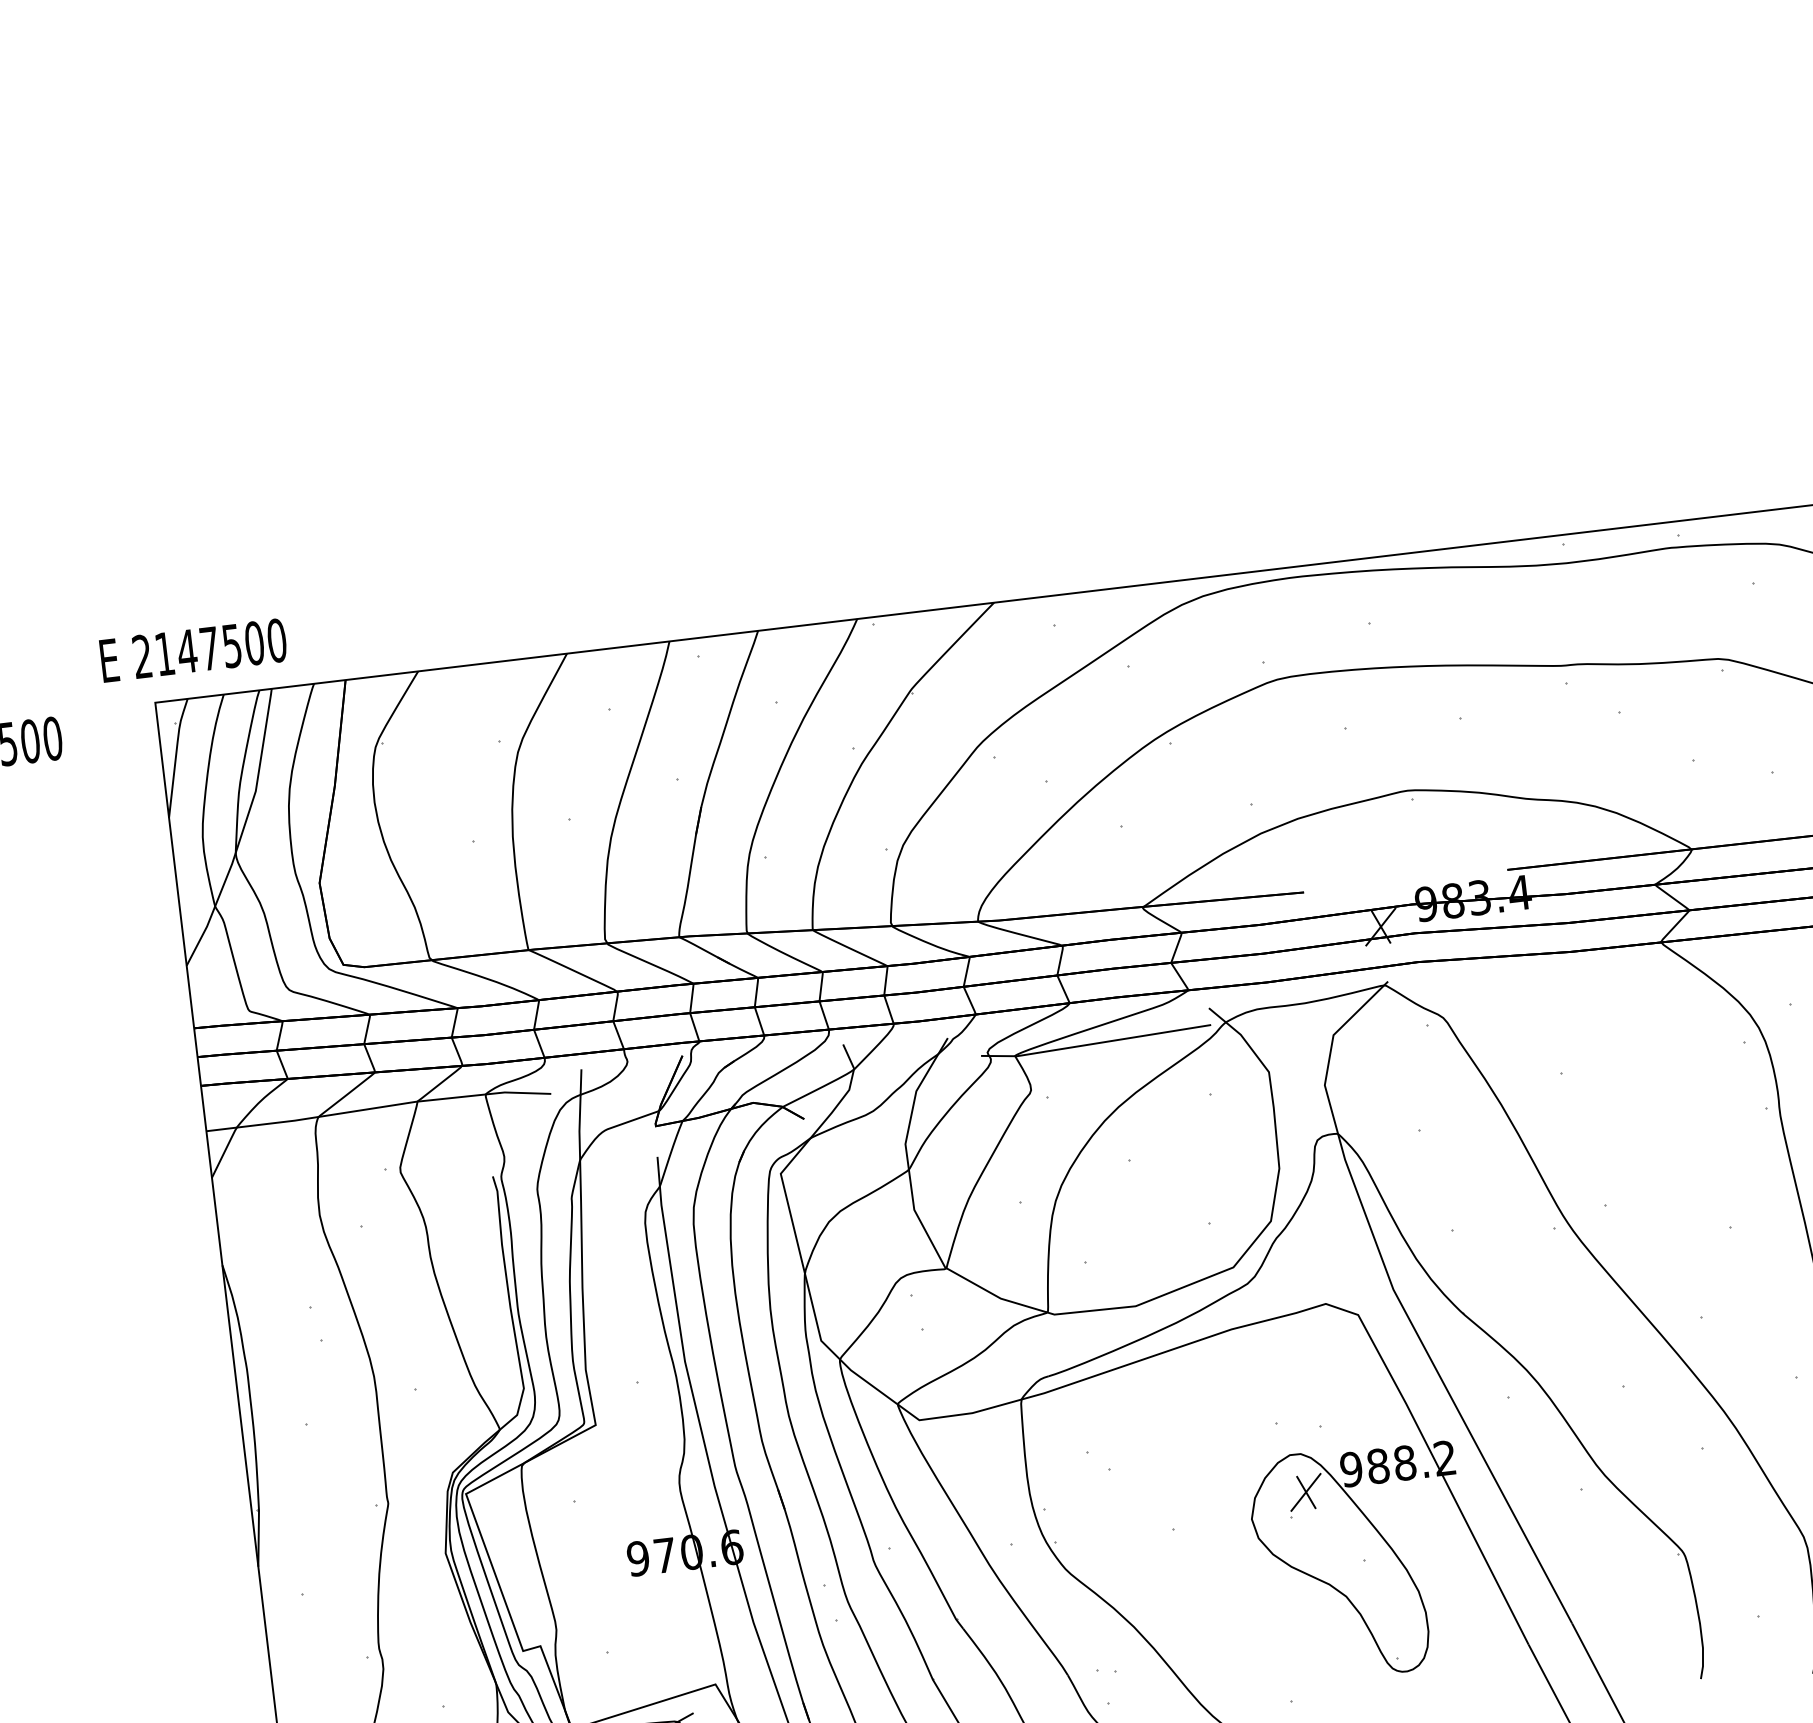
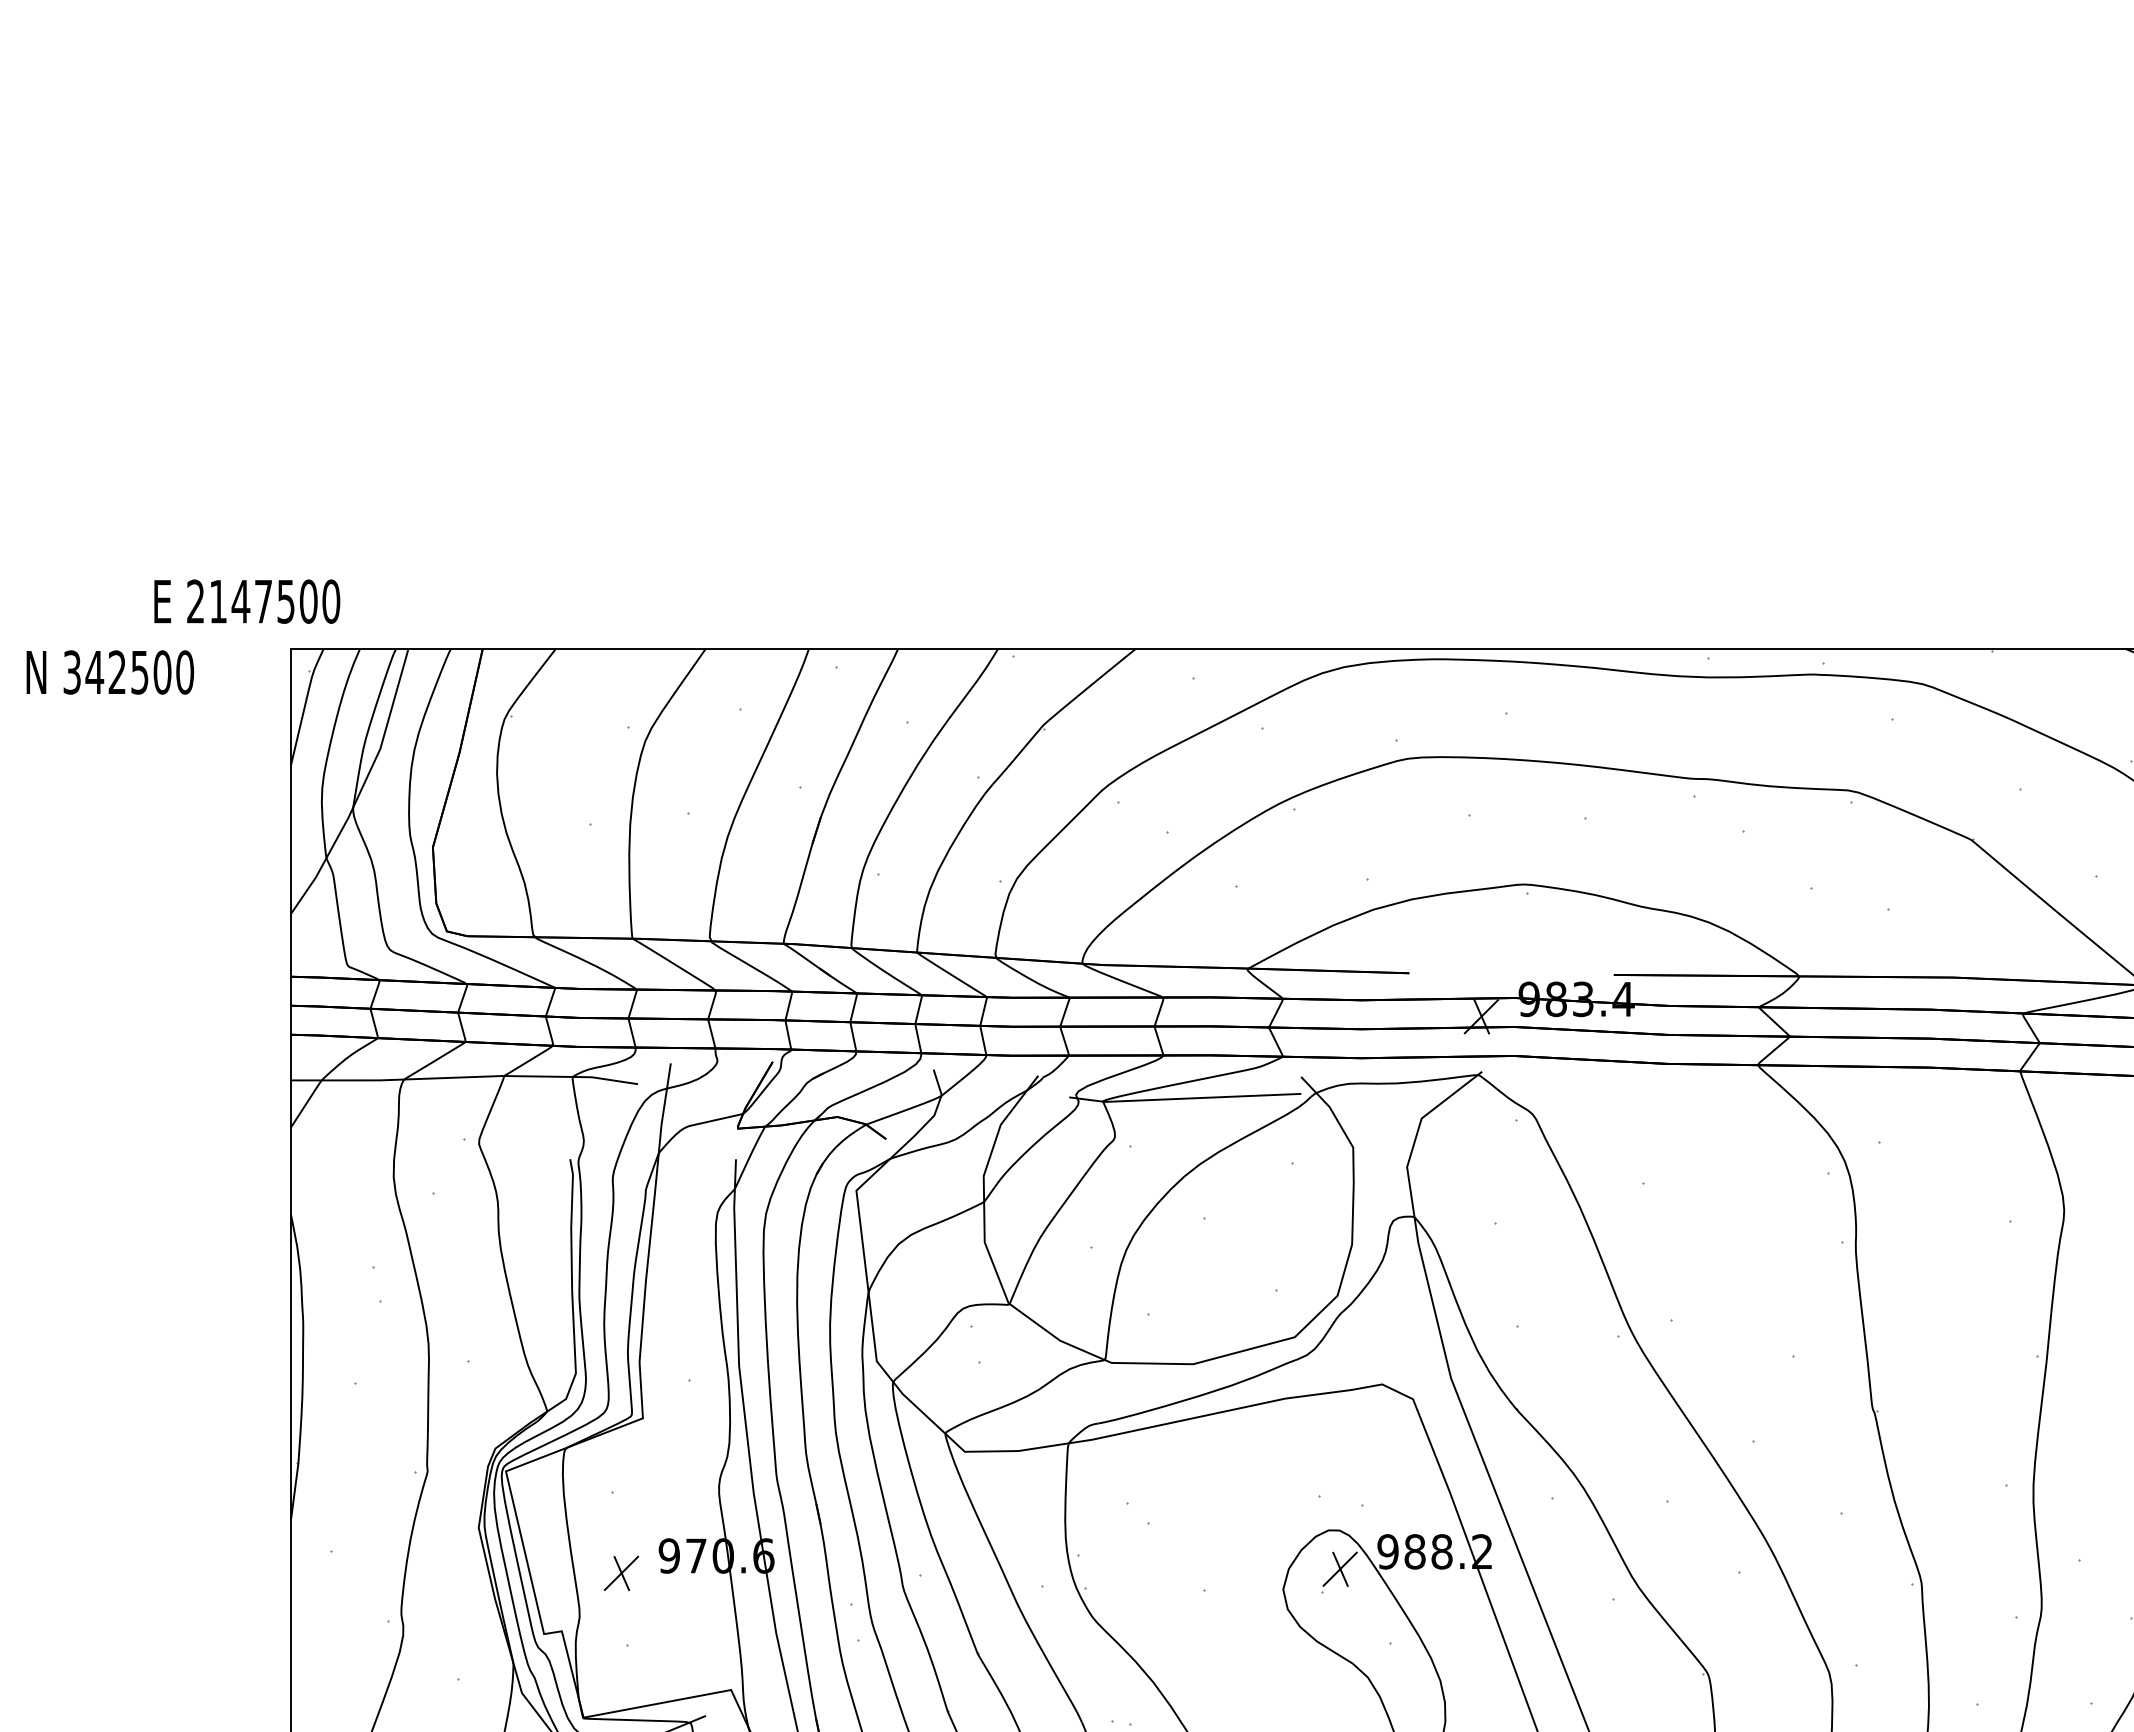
text: (193, 650) -> (247, 601), moved
part: (592, 1581) -> (621, 1573), added

